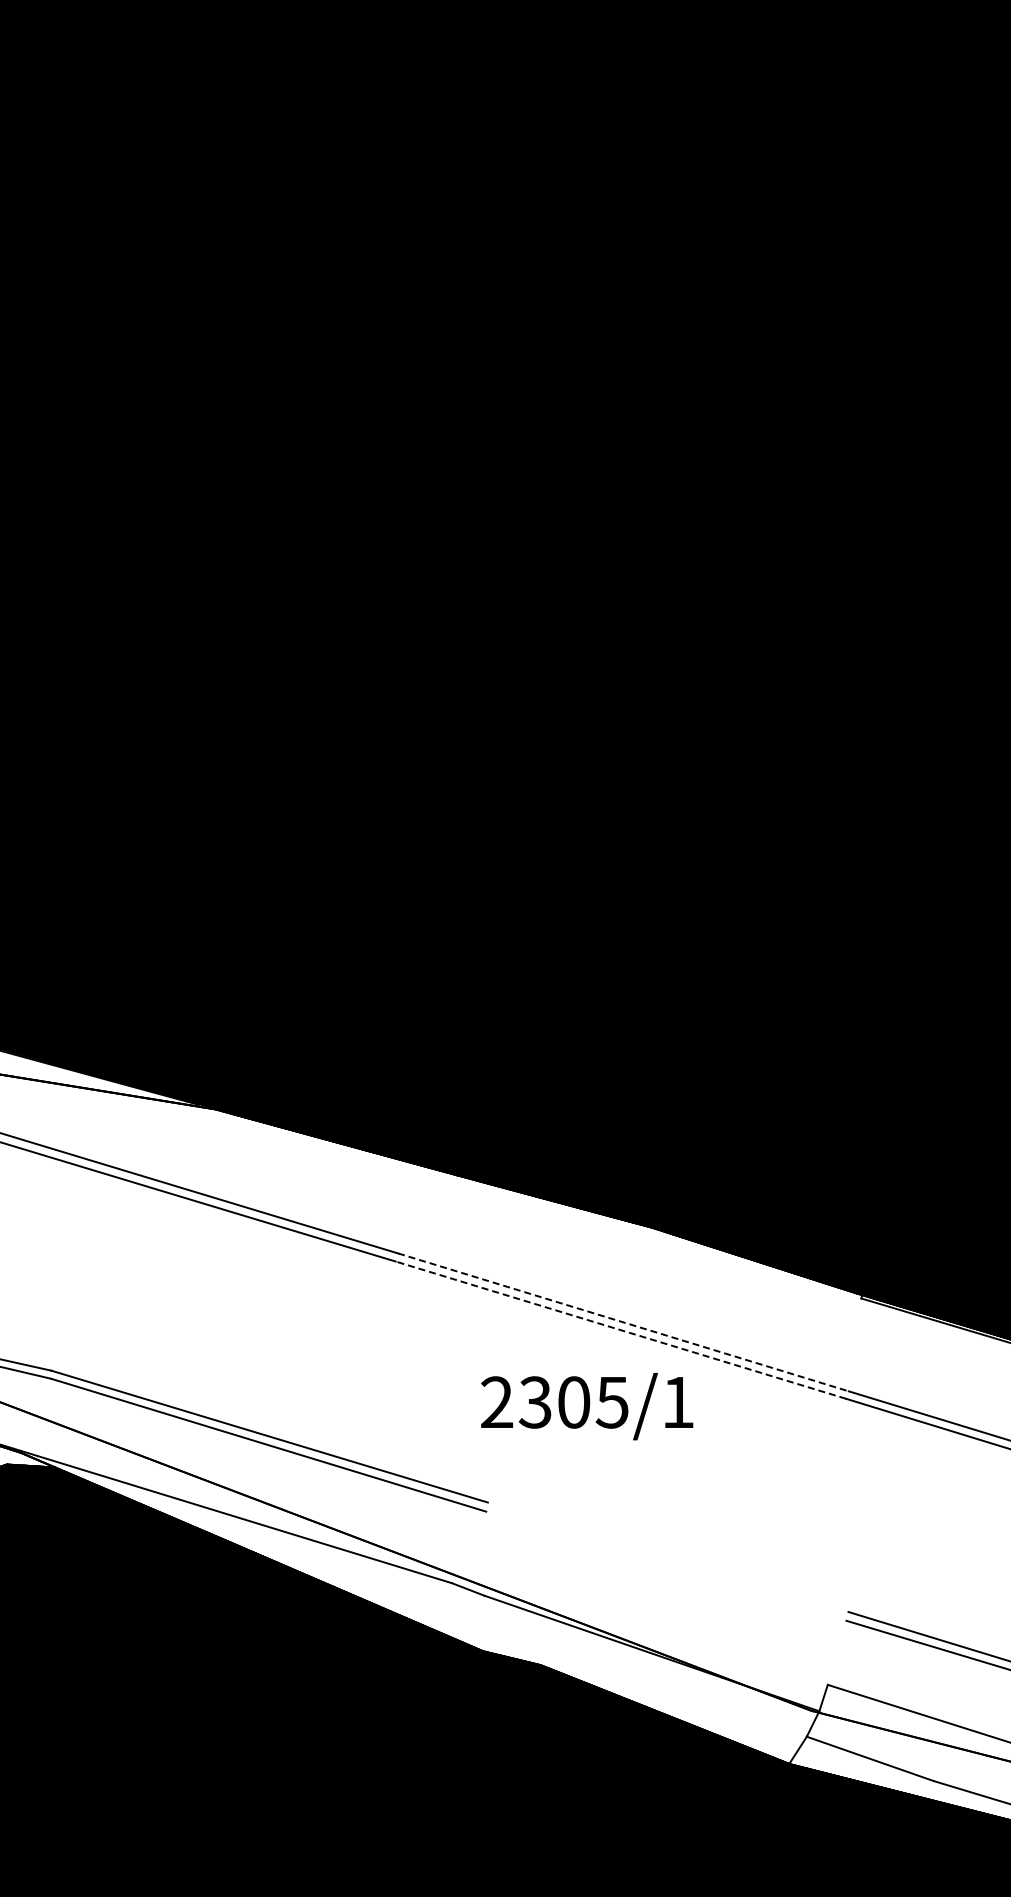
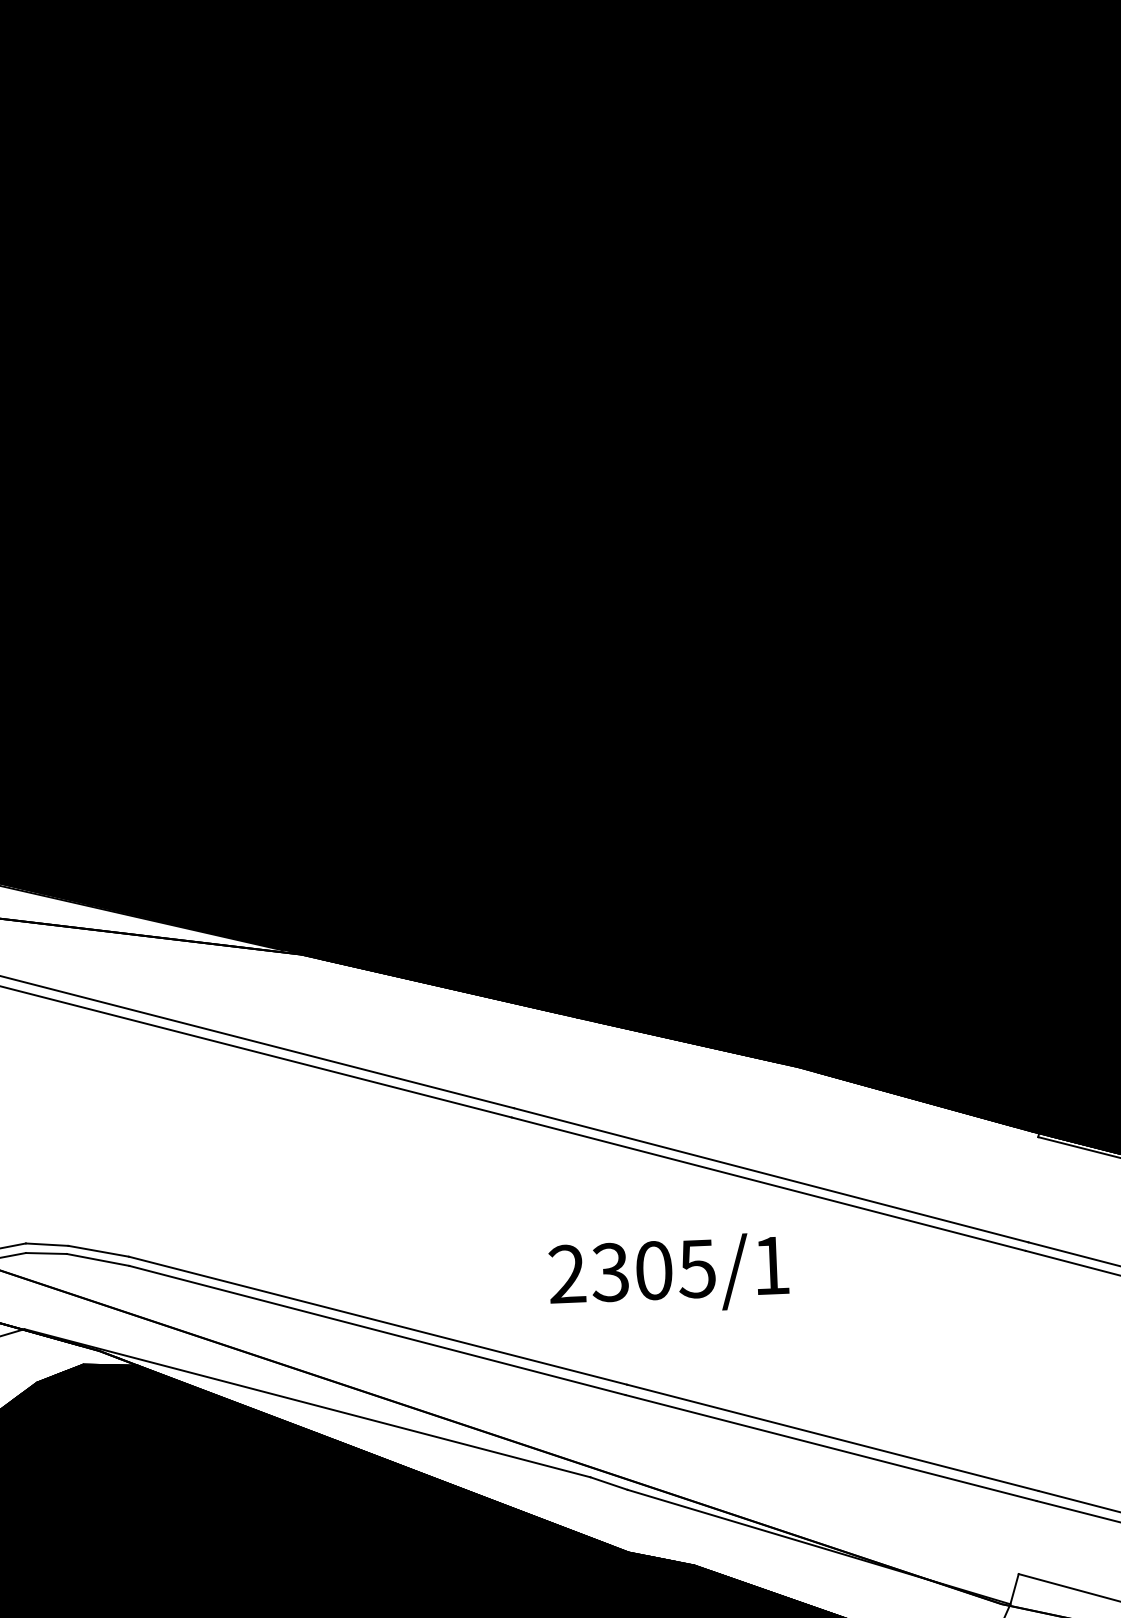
line: (623, 1322) -> (771, 1175), dashed -> solid
line: (620, 1330) -> (768, 1184), dashed -> solid
text: (587, 1406) -> (669, 1274), moved
line: (667, 1556) -> (831, 1437), added
line: (666, 1565) -> (831, 1447), added

